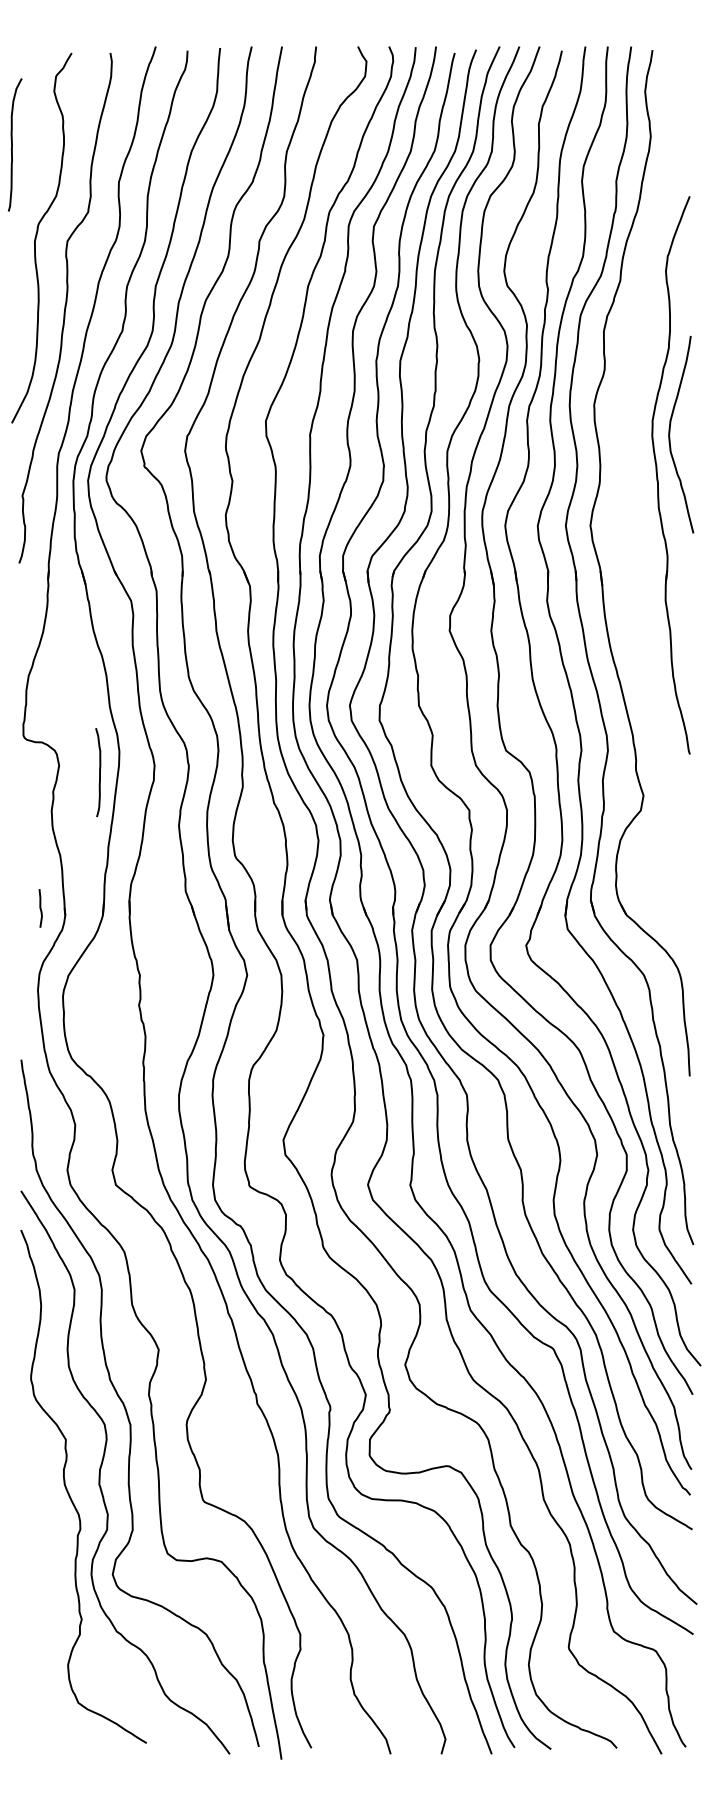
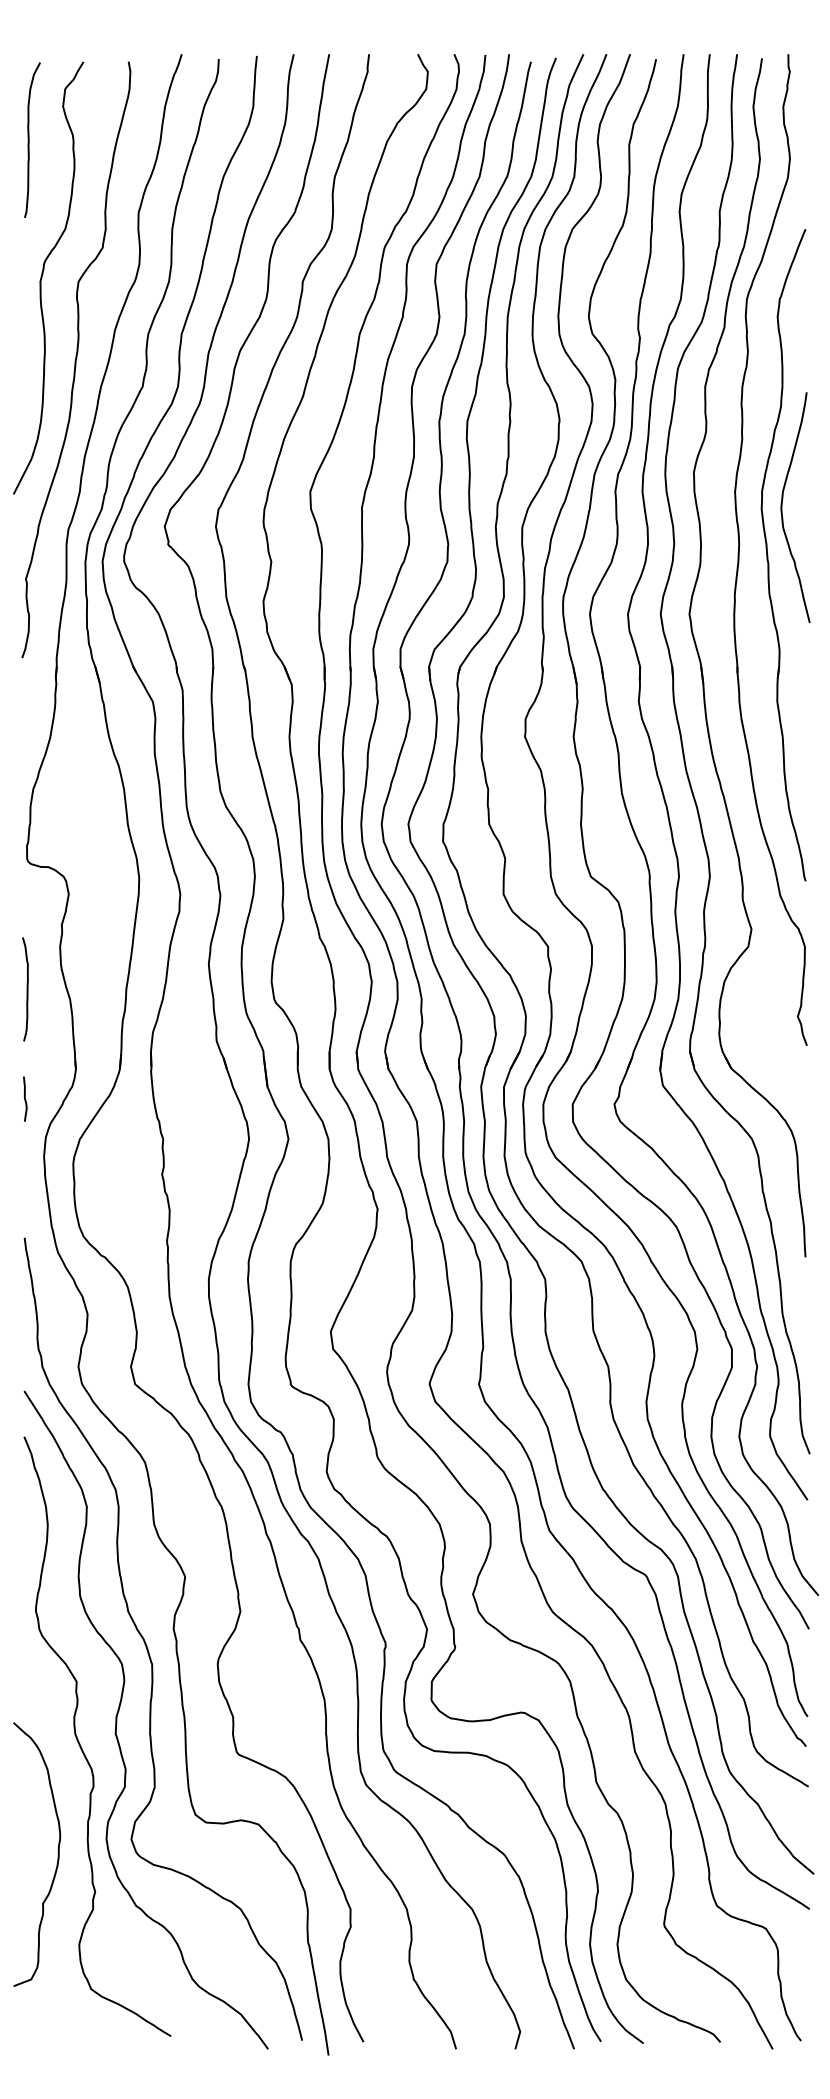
curve: (12, 144) -> (29, 139), moved
part: (634, 466) -> (740, 544), added
curve: (99, 772) -> (26, 989), moved
curve: (40, 907) -> (25, 1098), moved
curve: (49, 1587) -> (57, 1854), added

